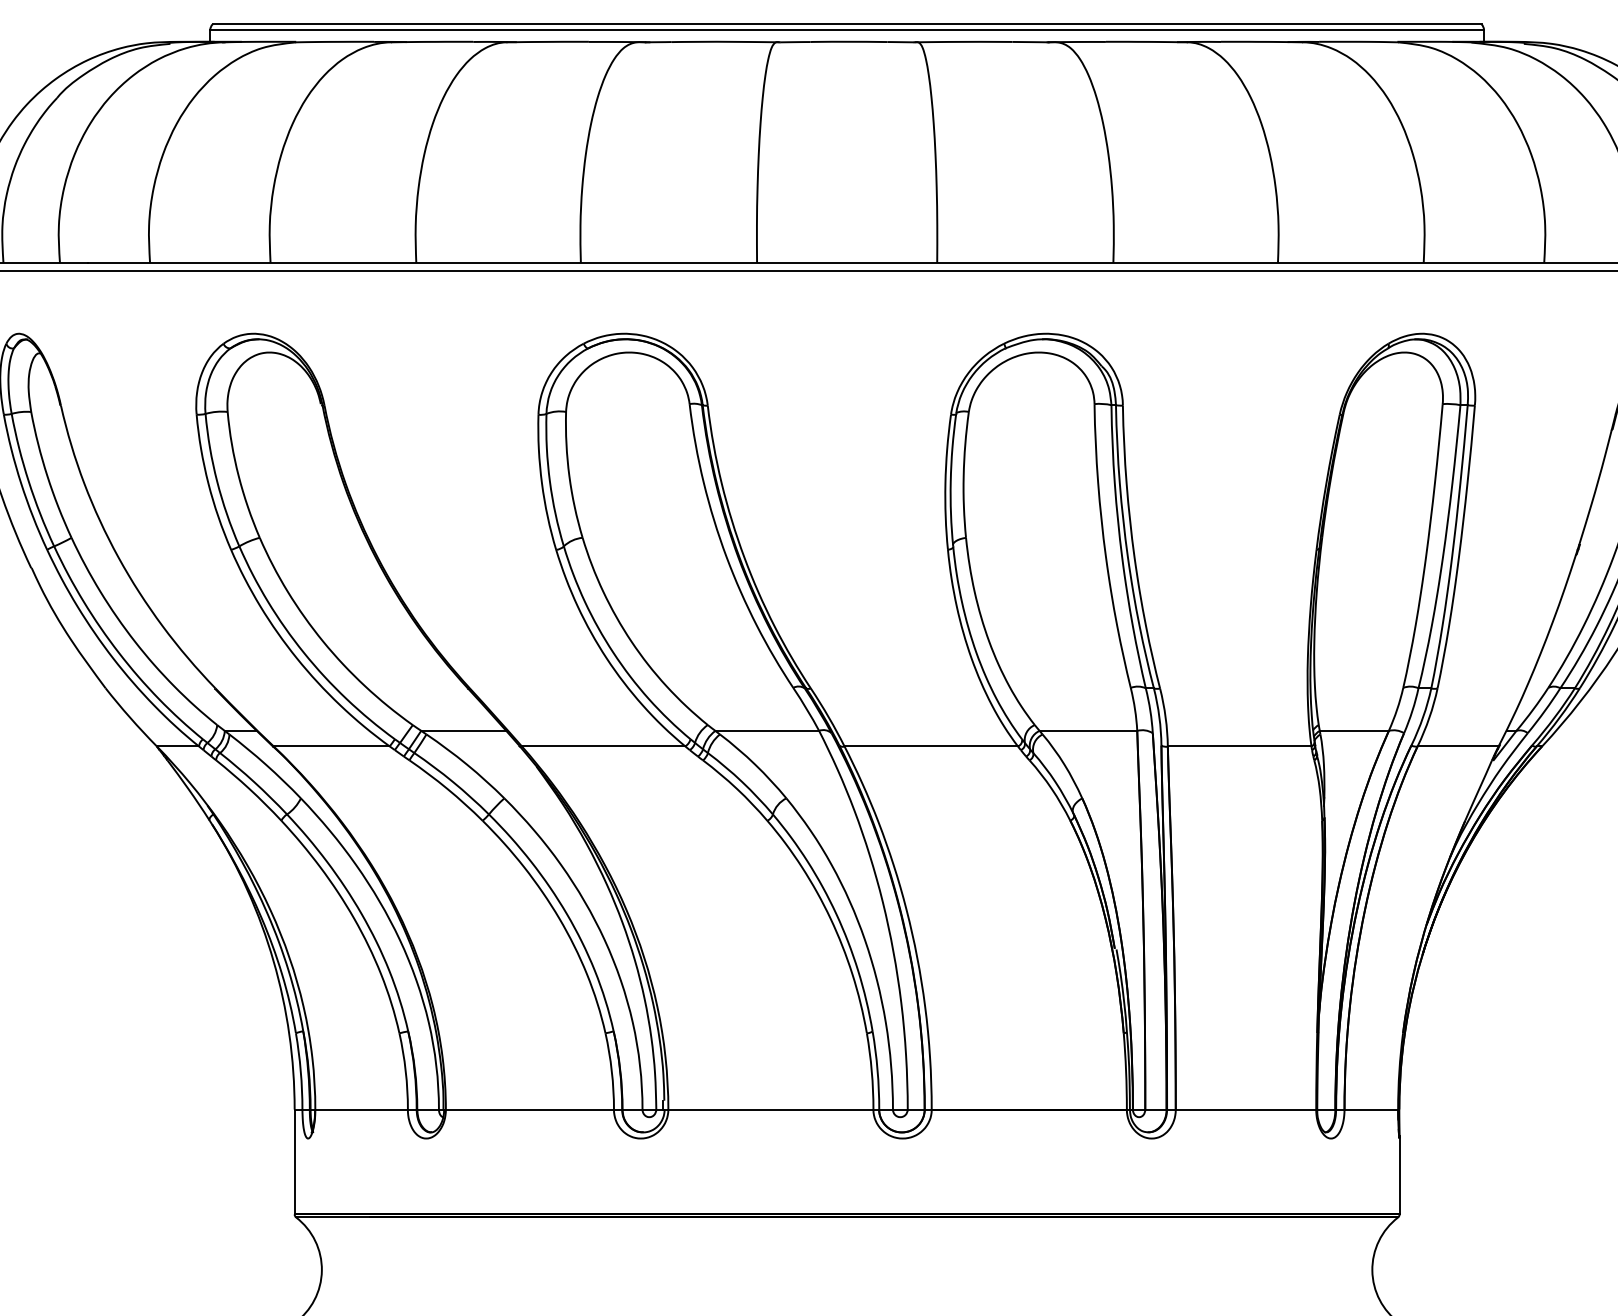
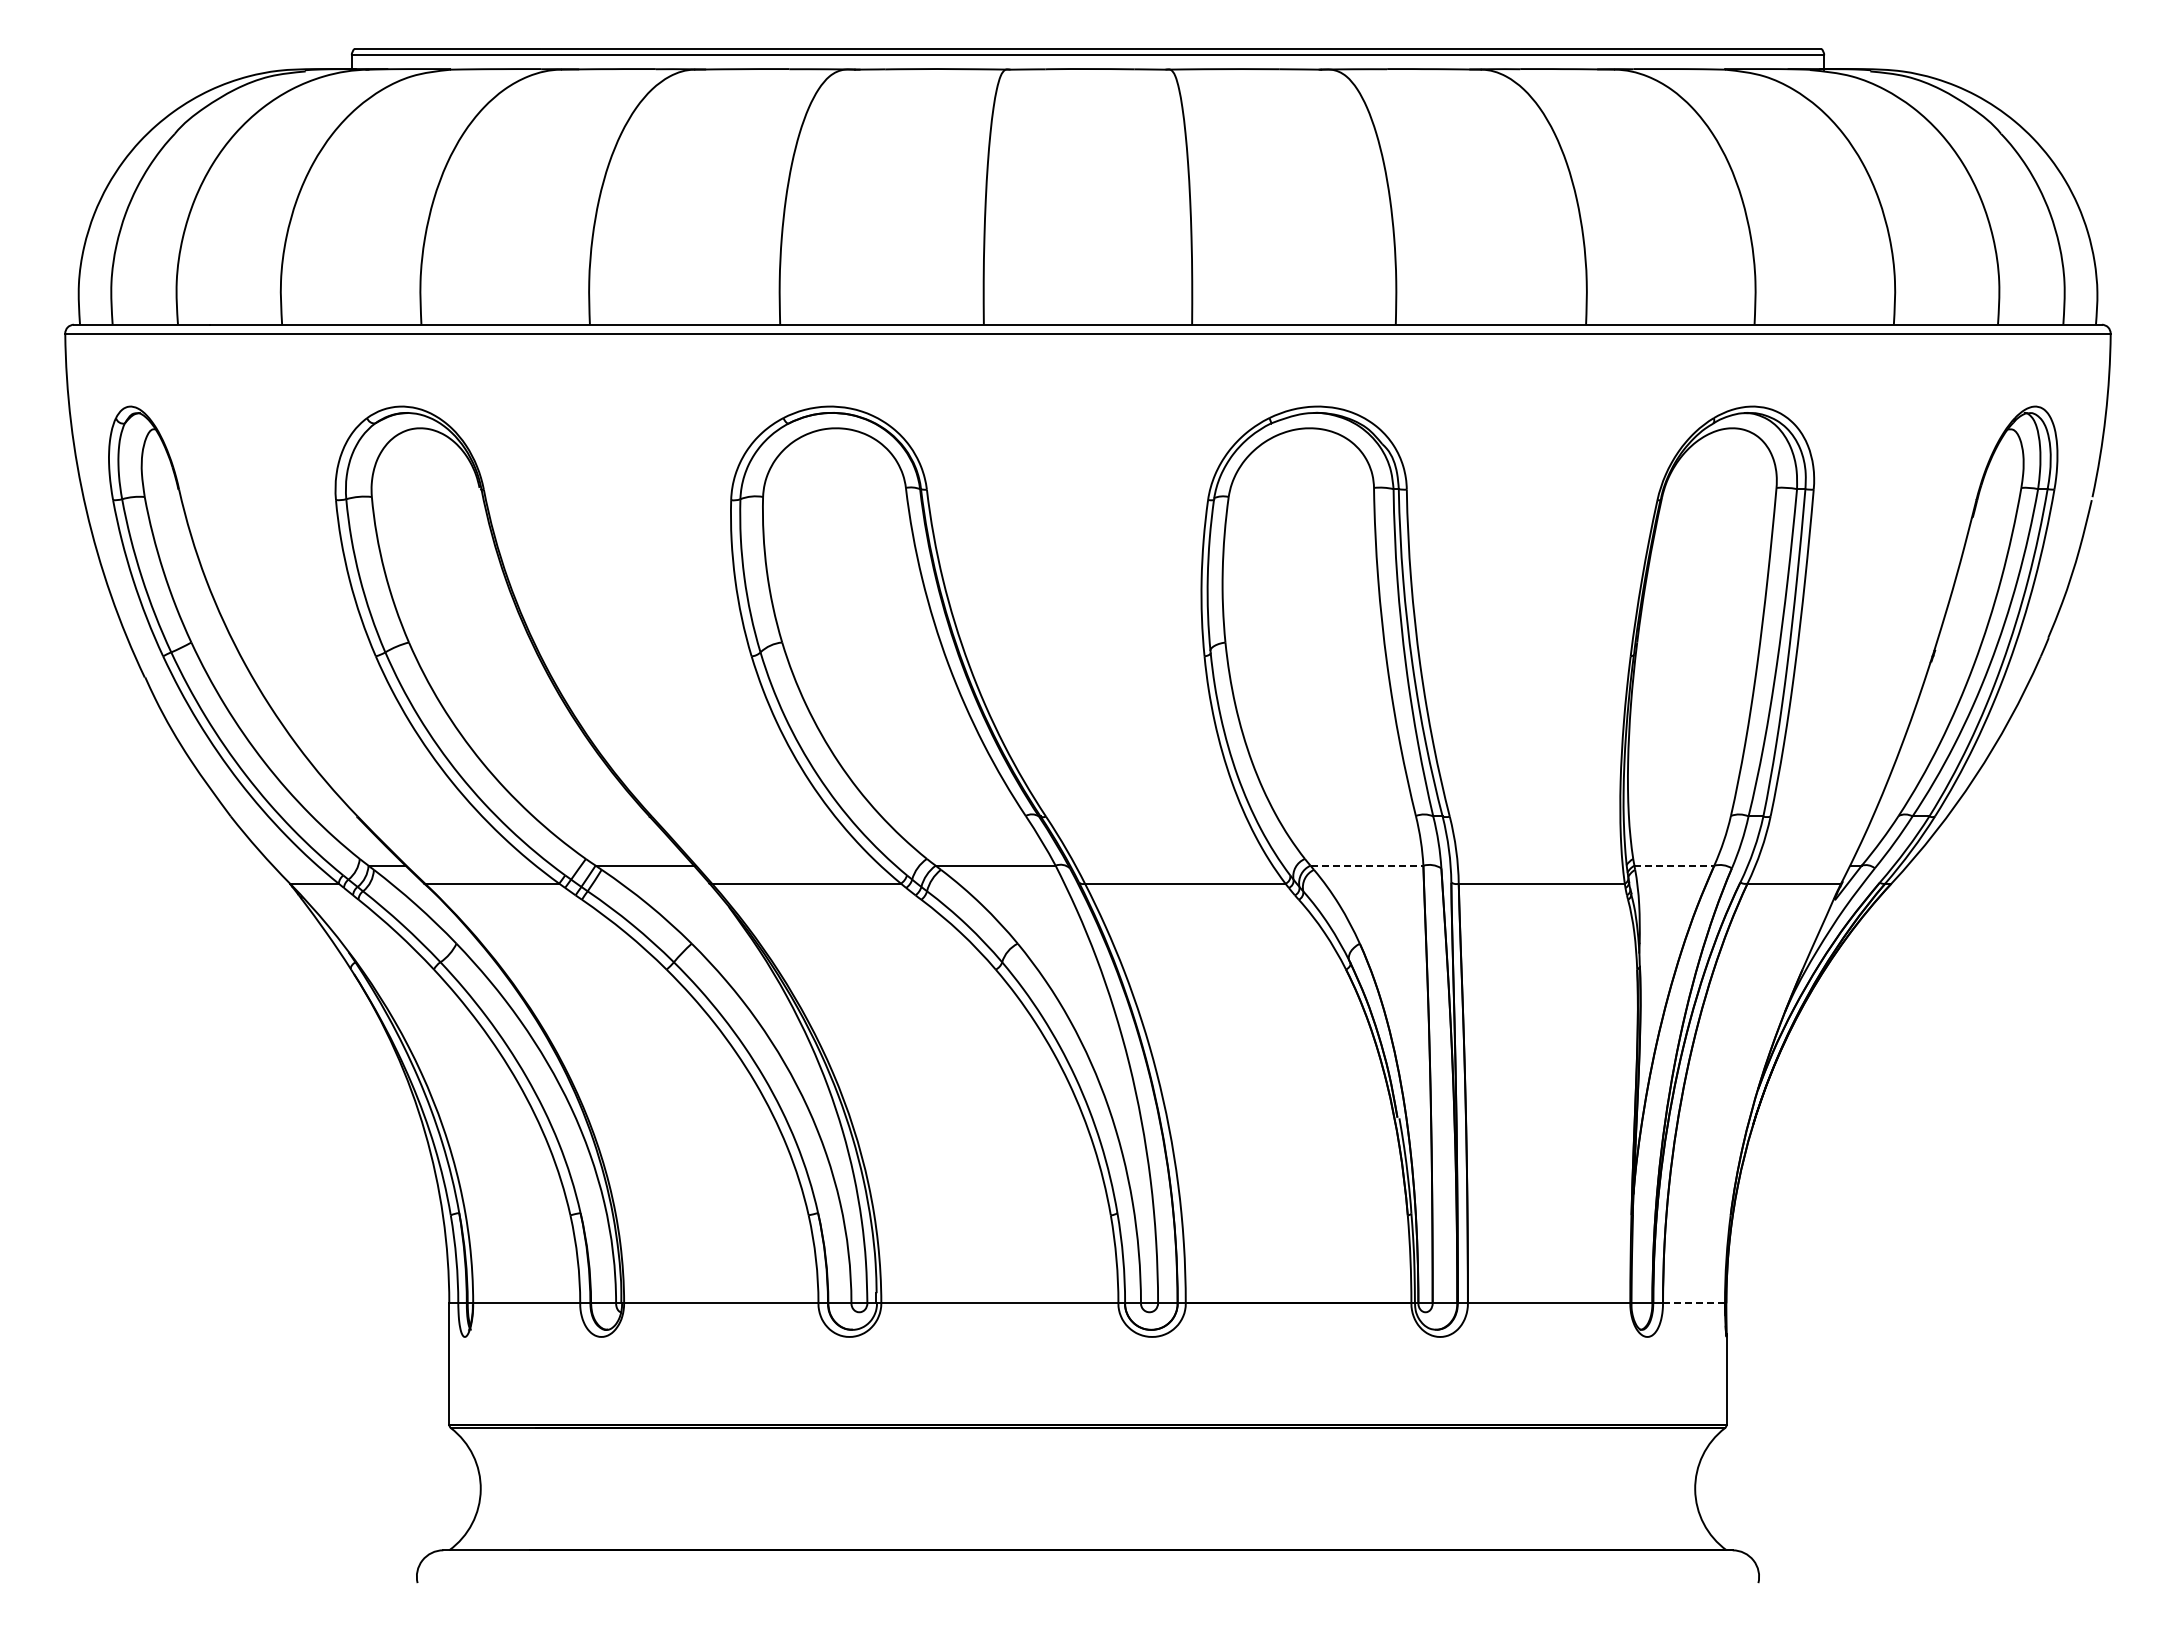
line: (1088, 730) -> (1367, 865), solid -> dashed
line: (1354, 730) -> (1674, 865), solid -> dashed
line: (1371, 1109) -> (1694, 1303), solid -> dashed

